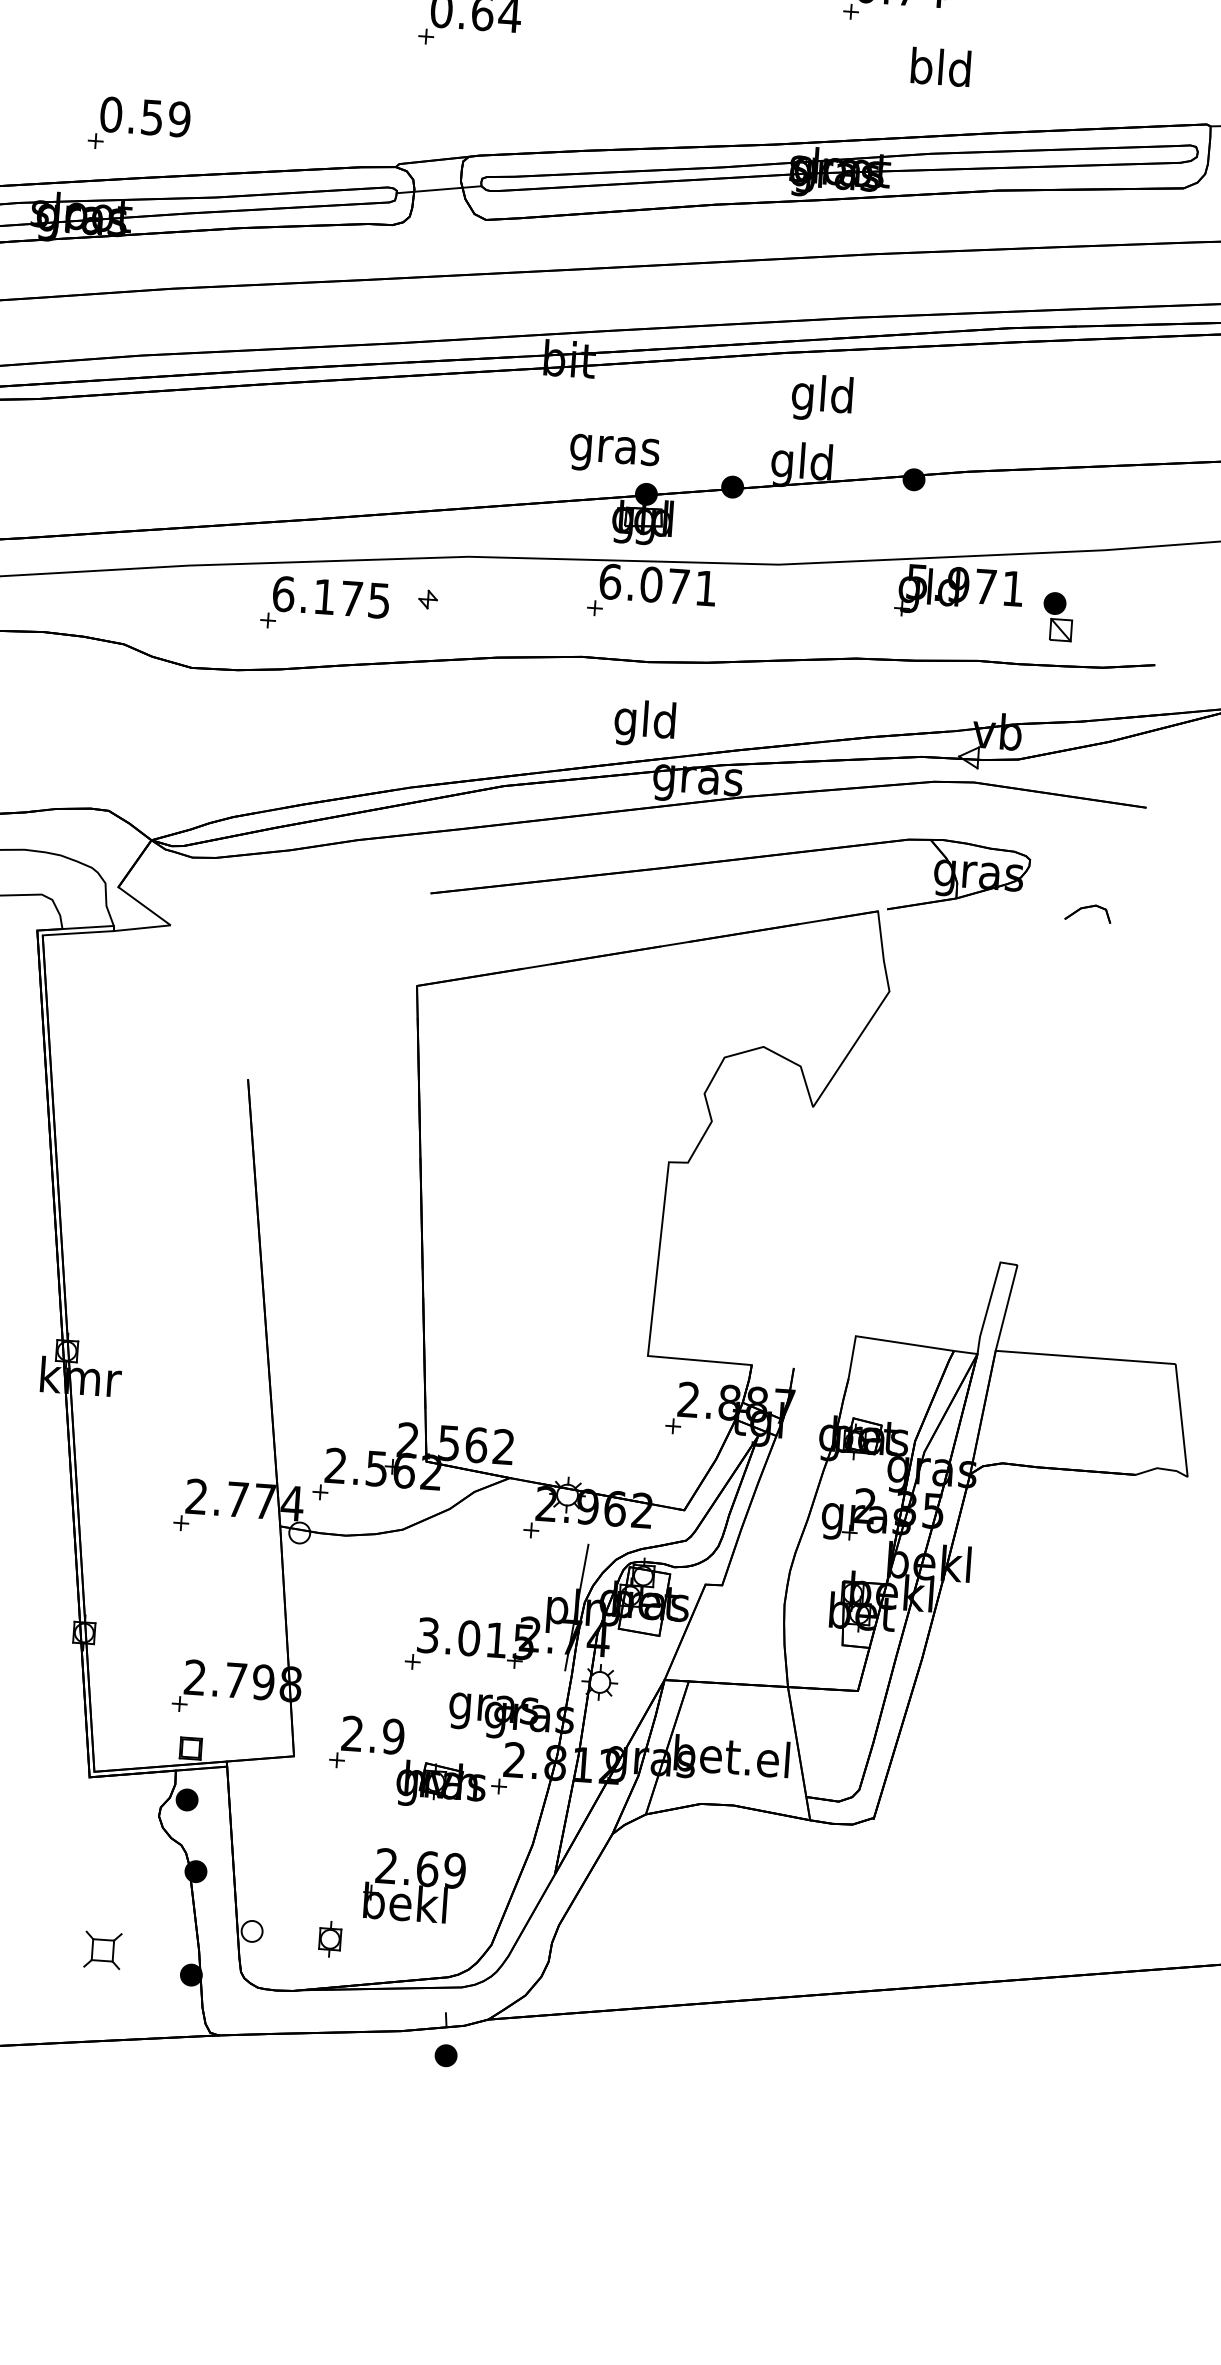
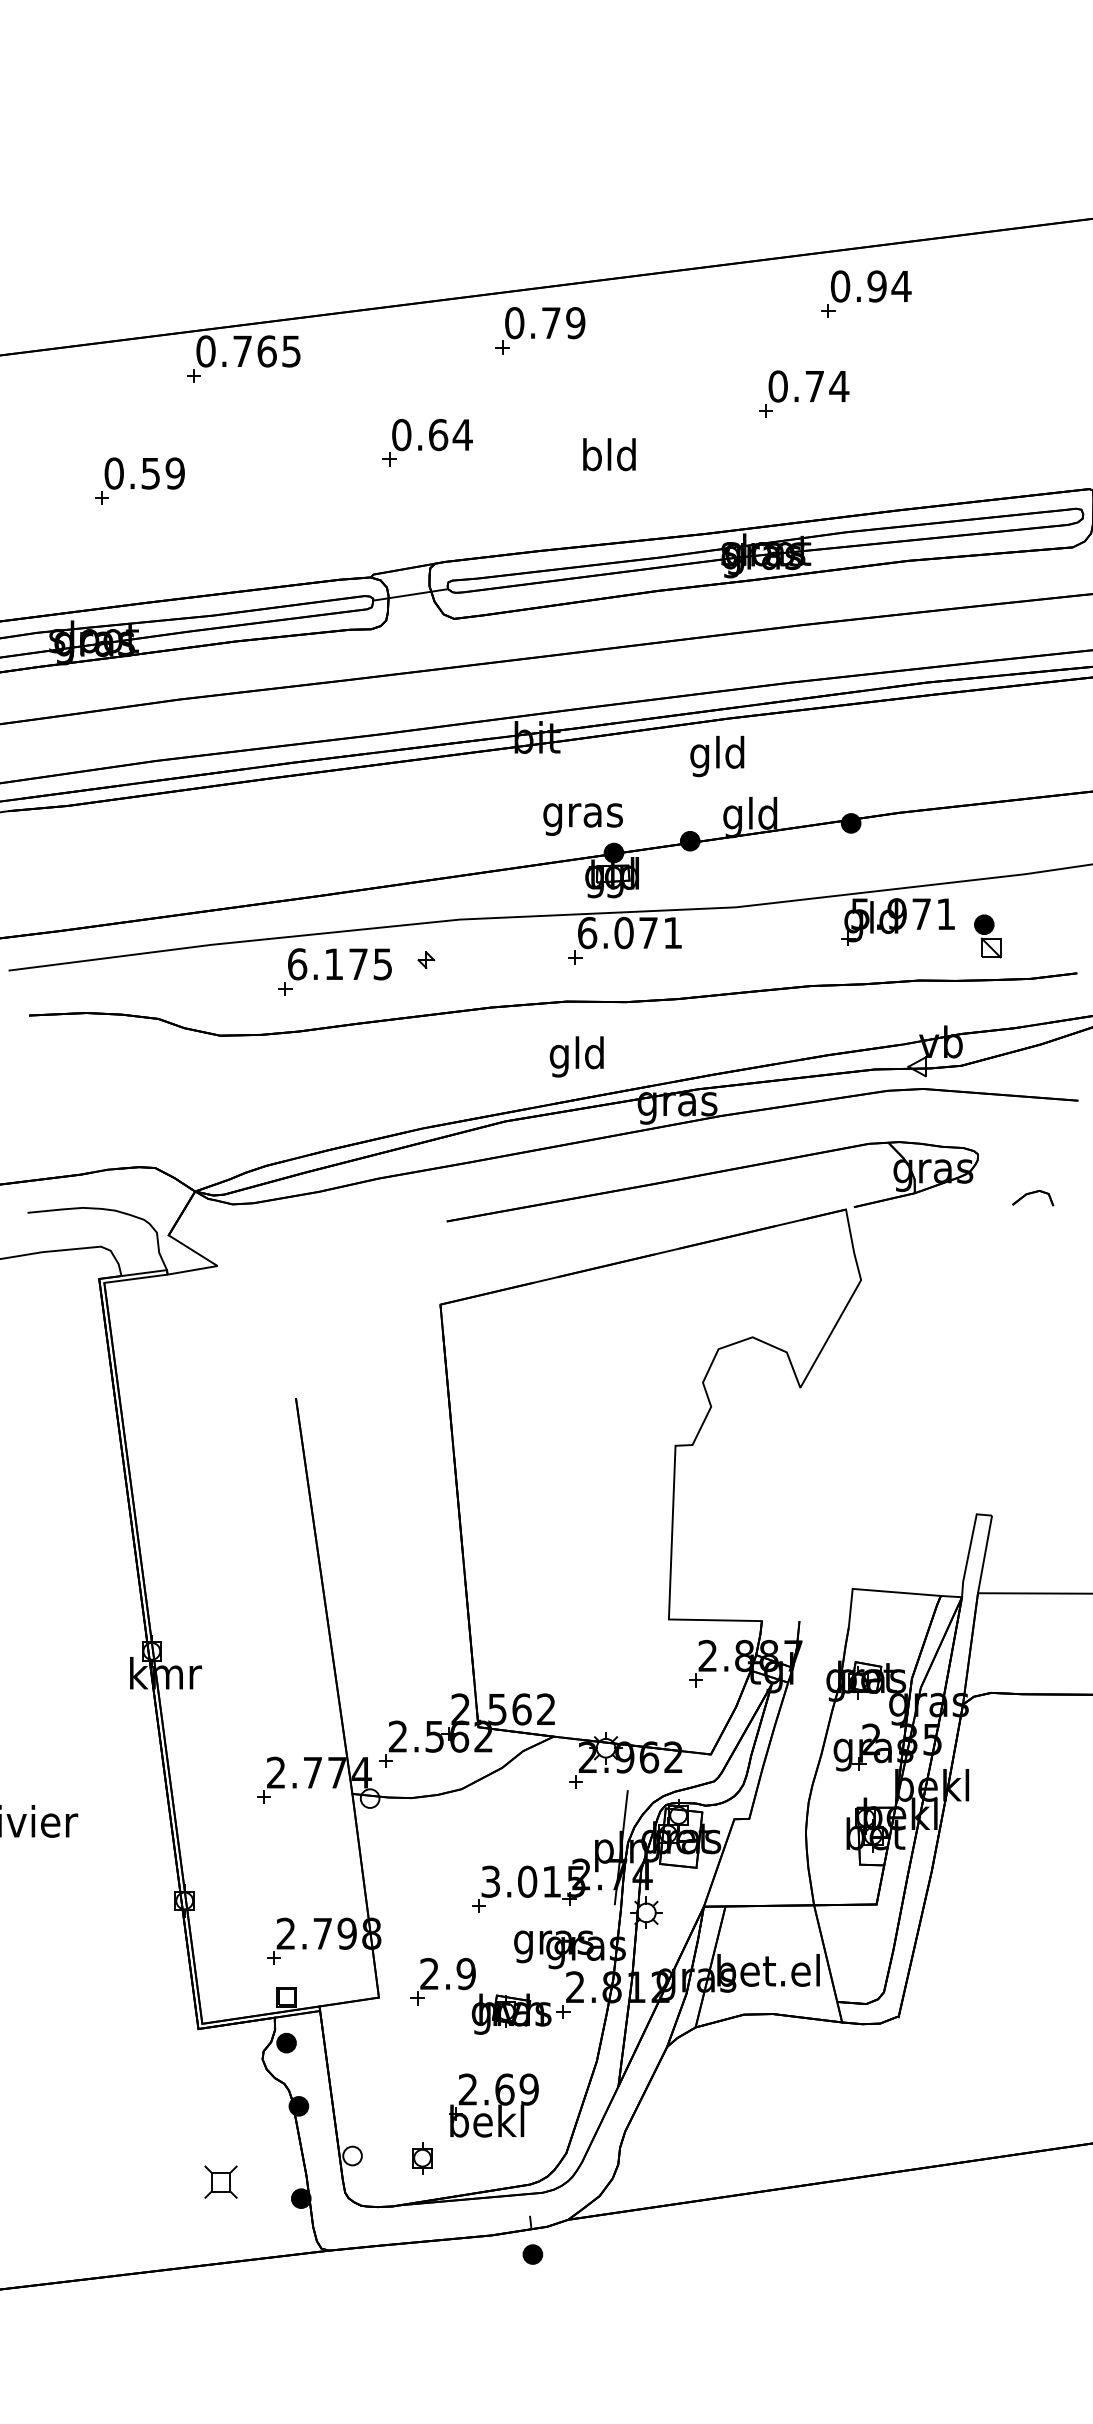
text: (941, 67) -> (609, 454), moved
part: (138, 124) -> (139, 480), moved
text: (822, 398) -> (717, 756), moved
text: (644, 722) -> (576, 1056), moved

